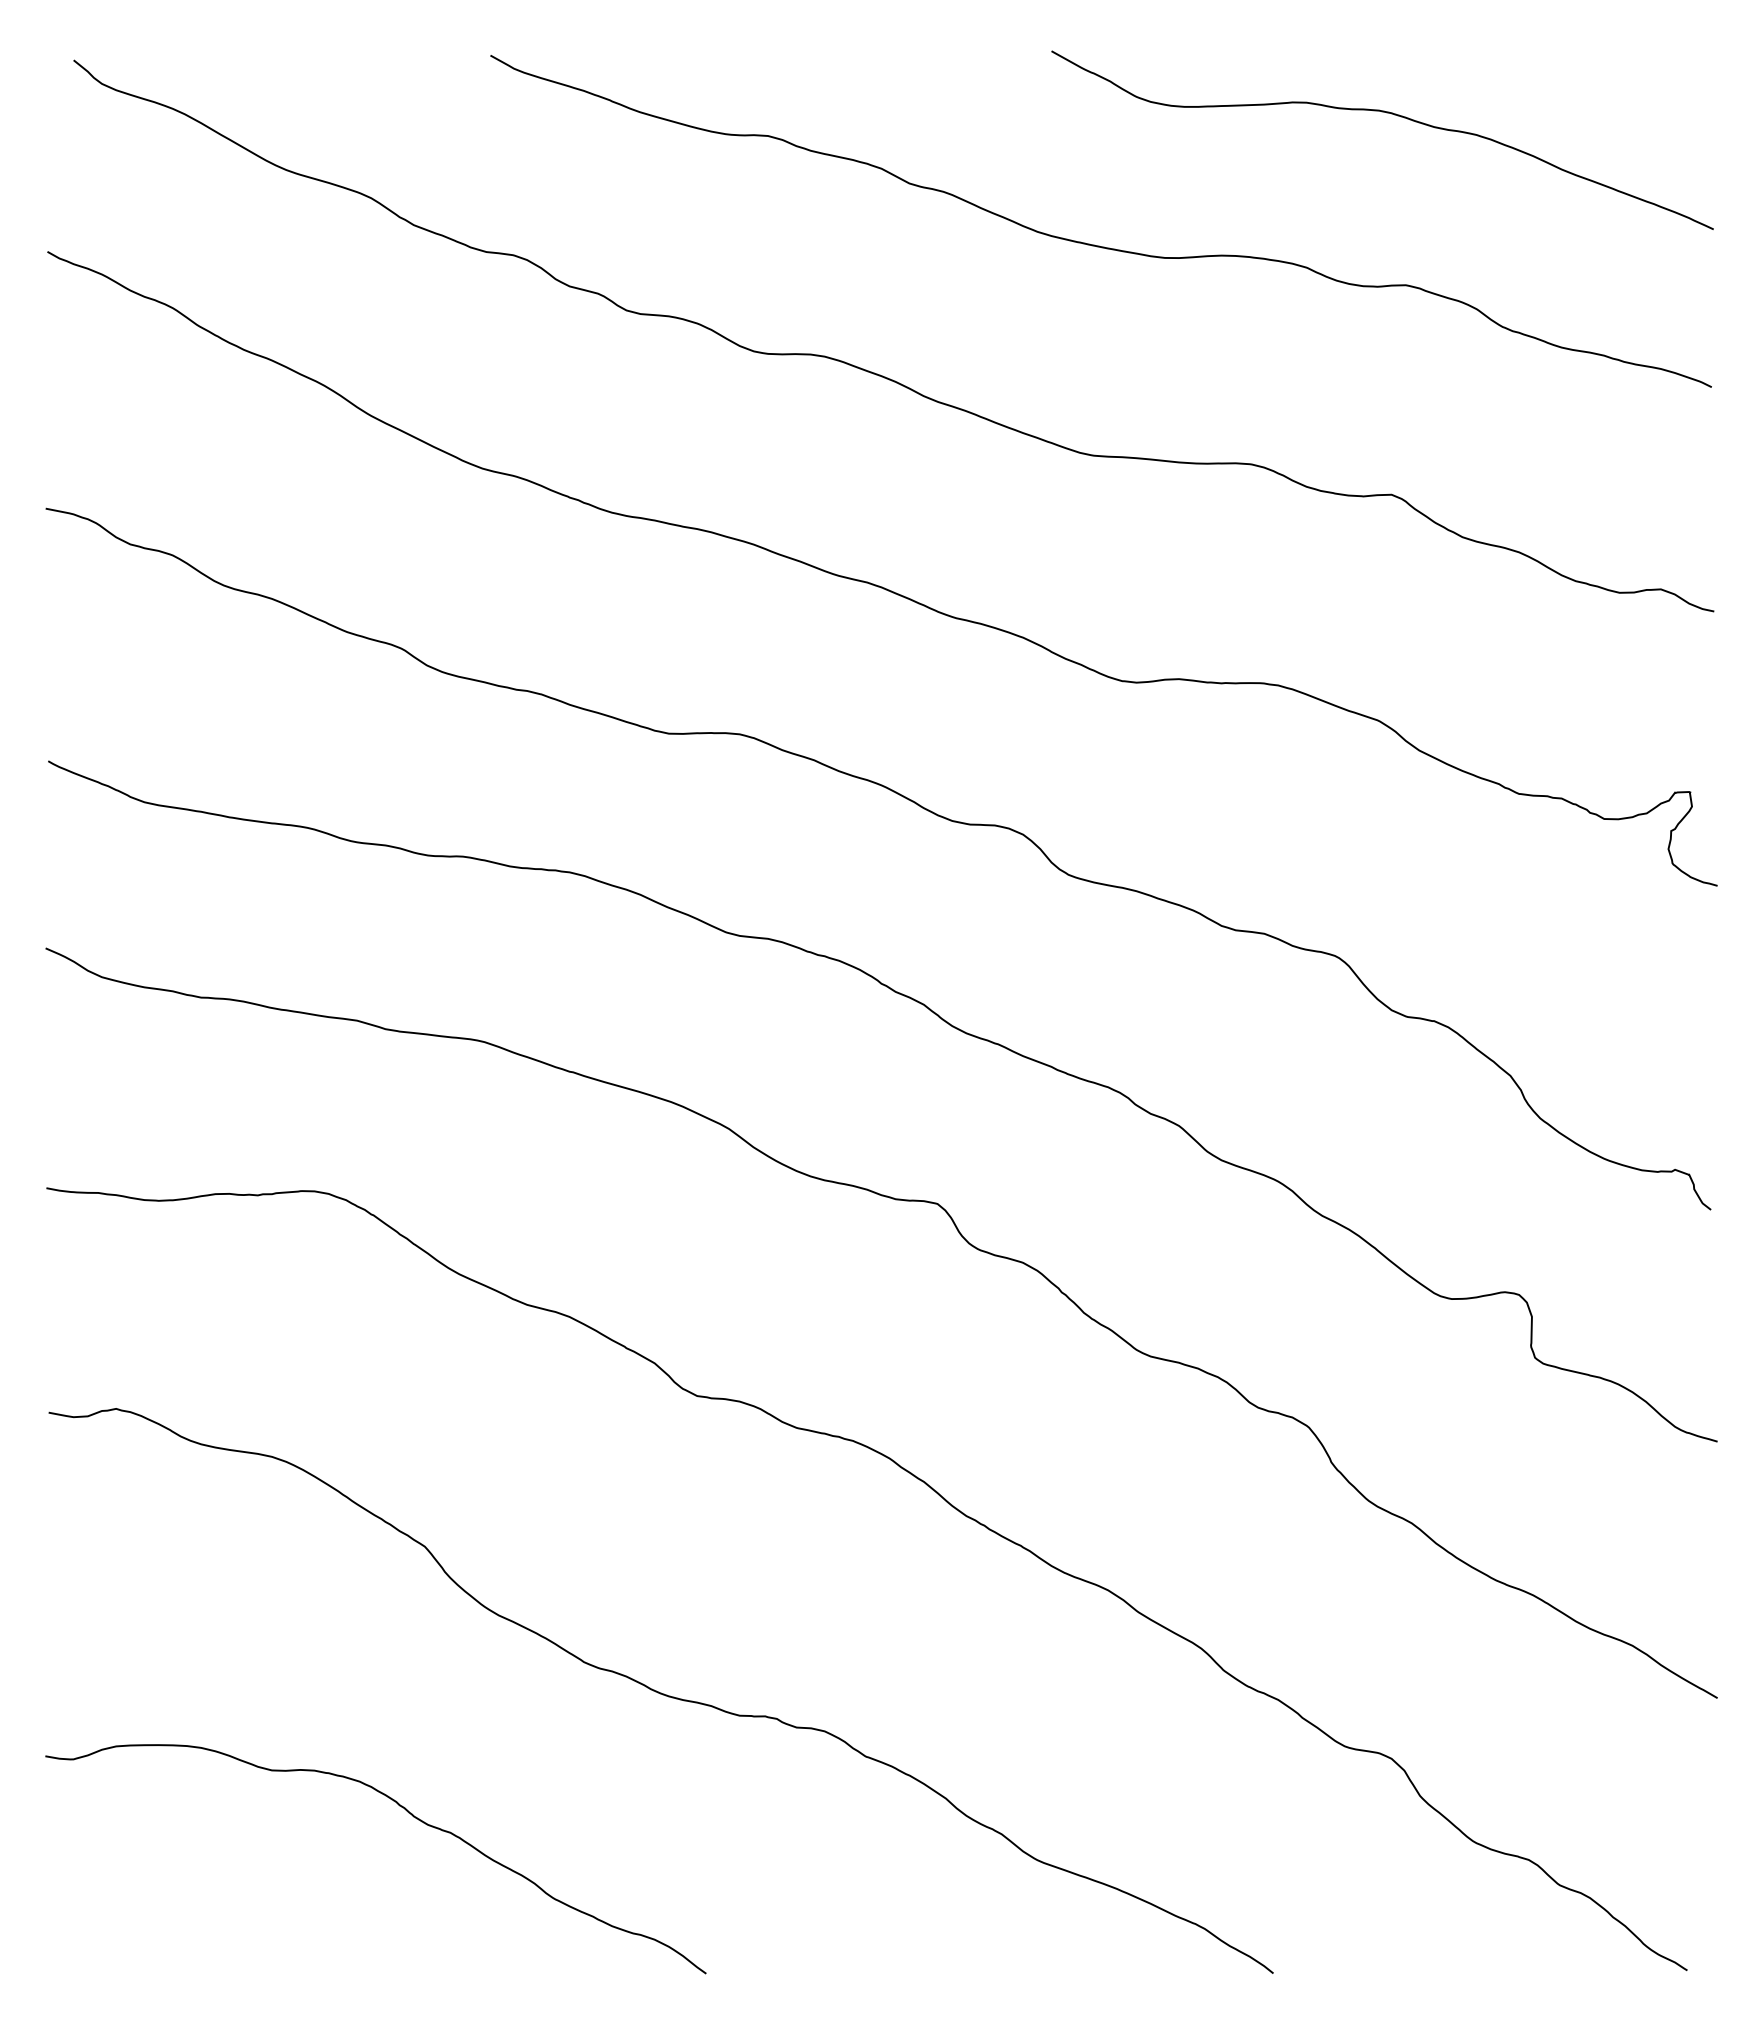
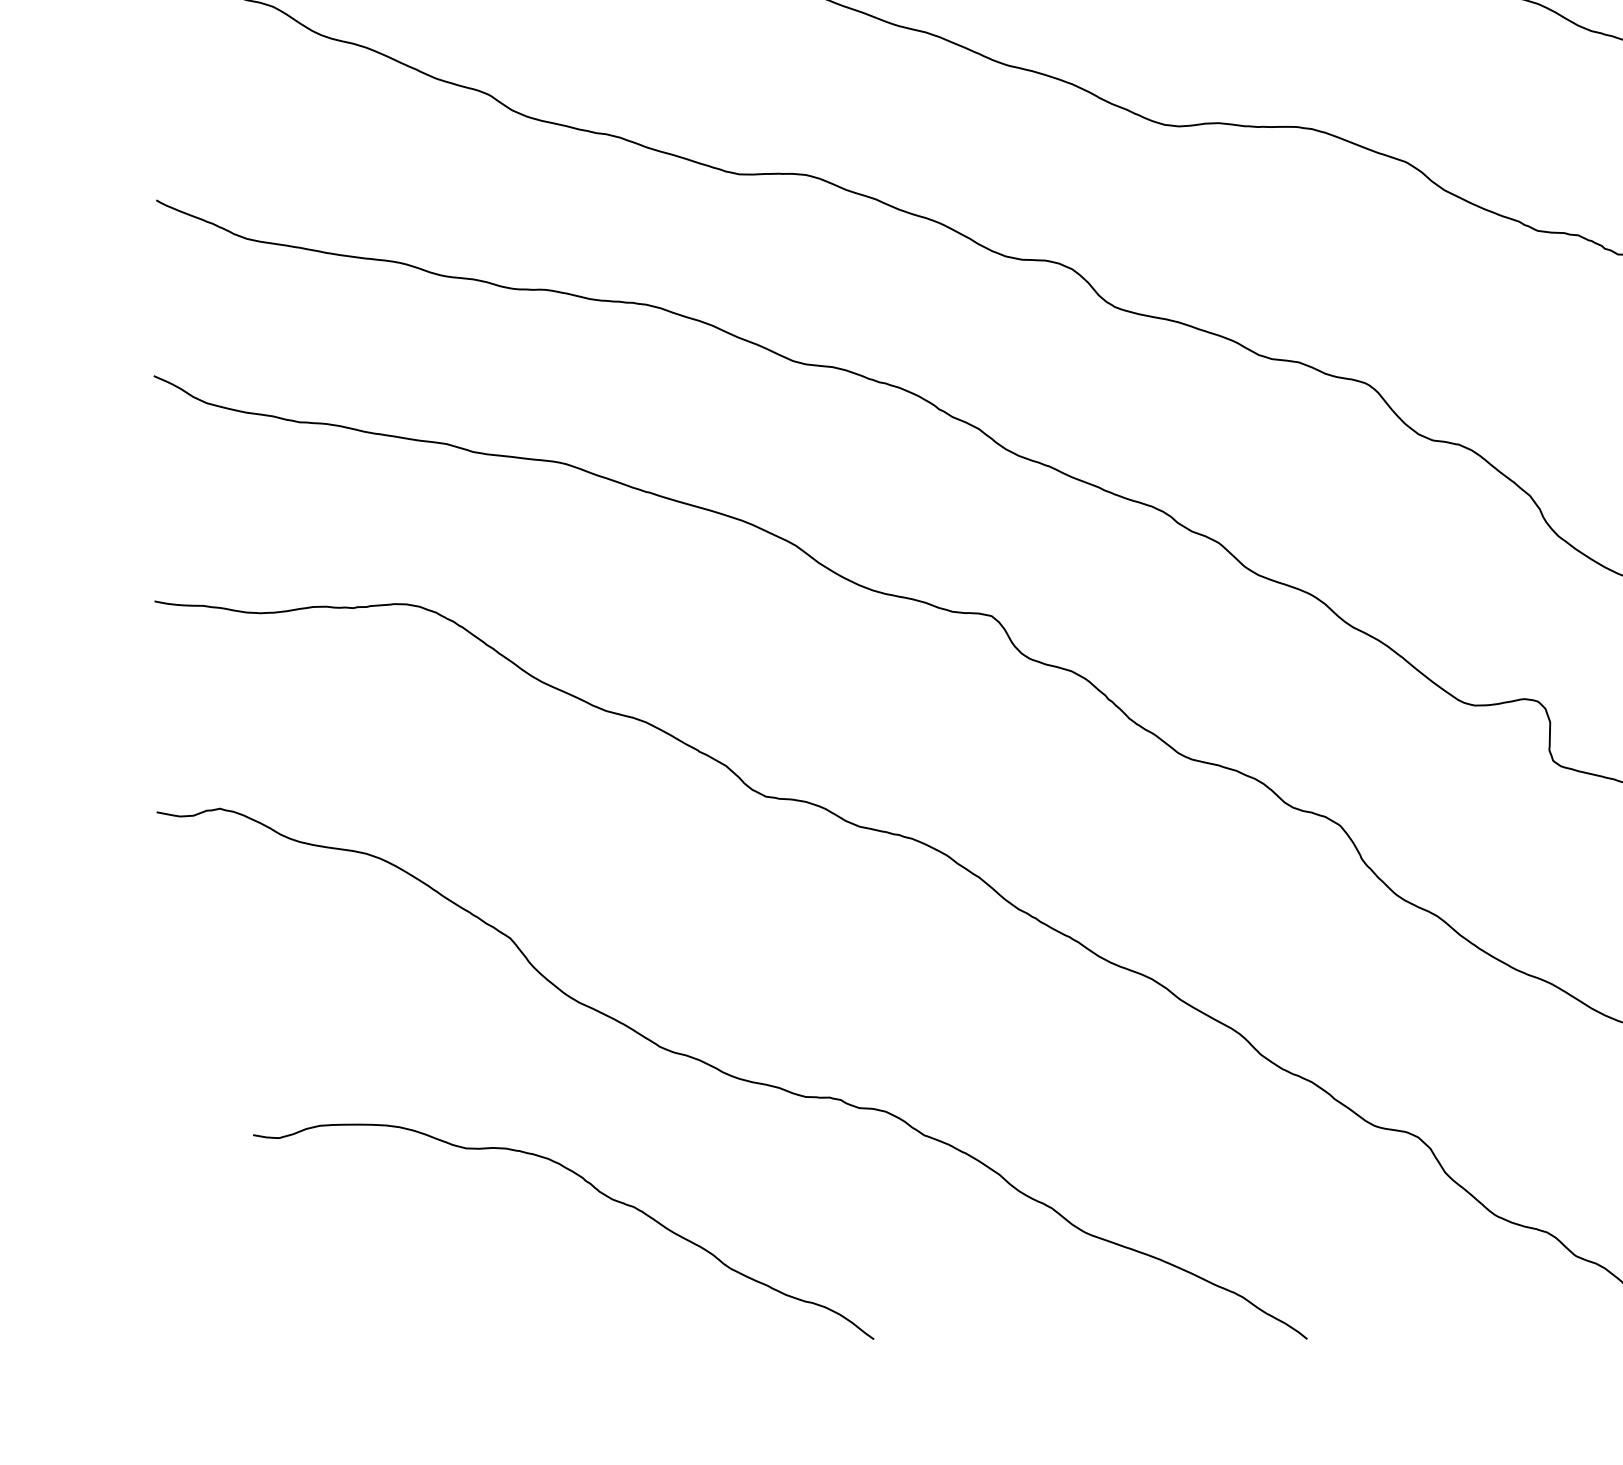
curve: (408, 1813) -> (594, 1188), moved

